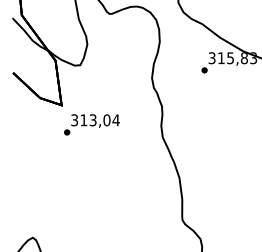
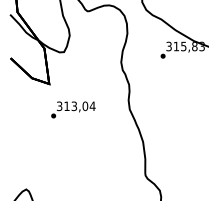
text: (91, 124) -> (73, 109), moved

